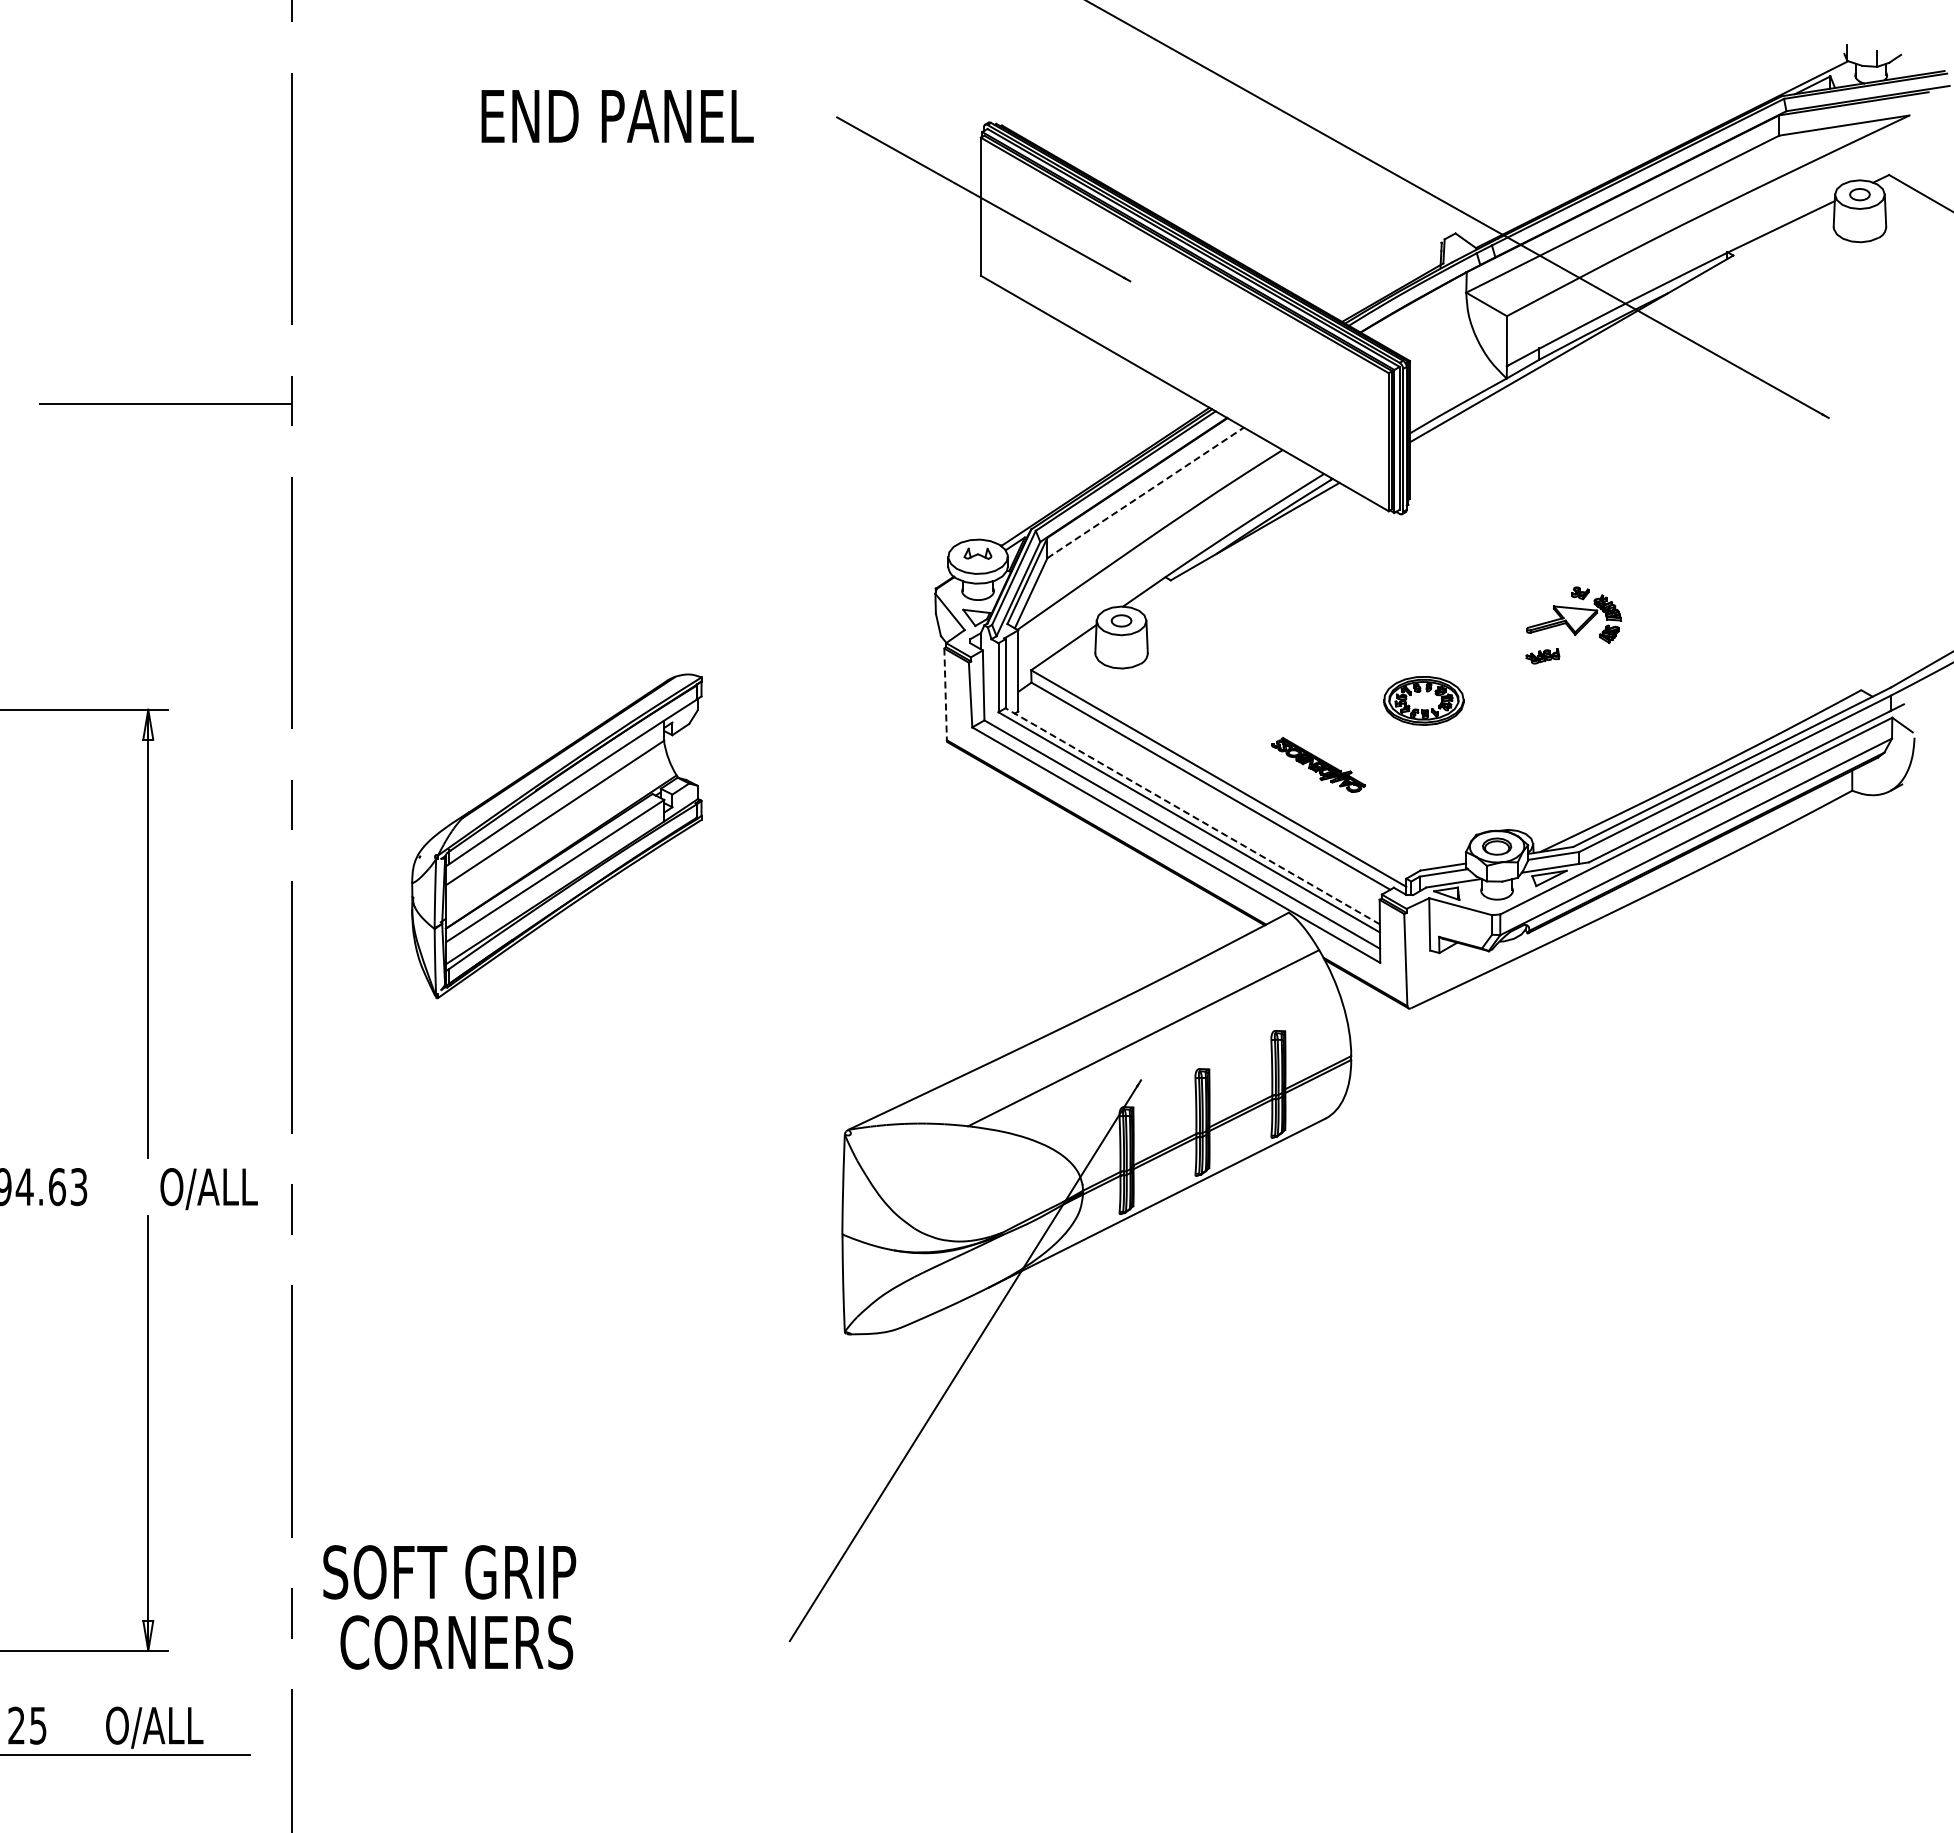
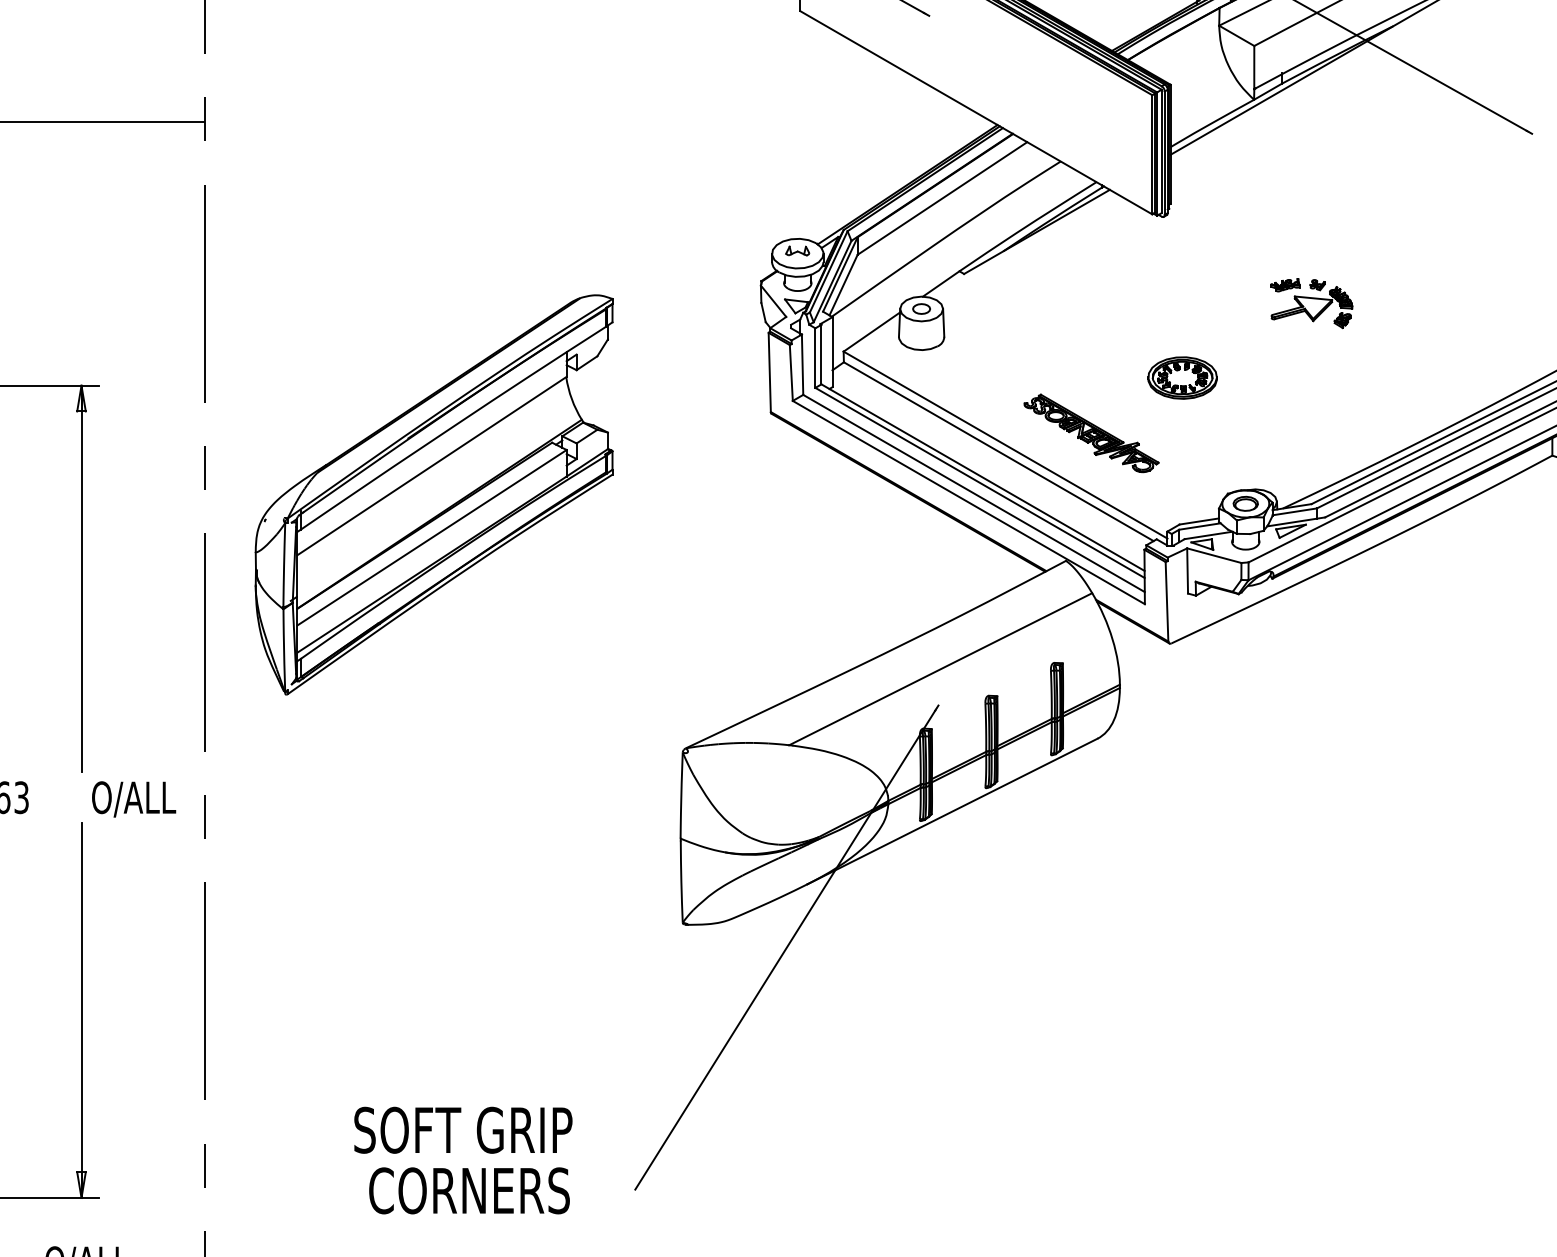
line: (1145, 492) -> (942, 198), dashed -> solid
part: (1542, 656) -> (1284, 285), moved
line: (945, 694) -> (769, 372), dashed -> solid
part: (1318, 764) -> (1091, 432), size x1.67
line: (1192, 816) -> (982, 477), dashed -> solid
part: (556, 836) -> (433, 495), size x1.43
text: (449, 1607) -> (463, 1160), moved

